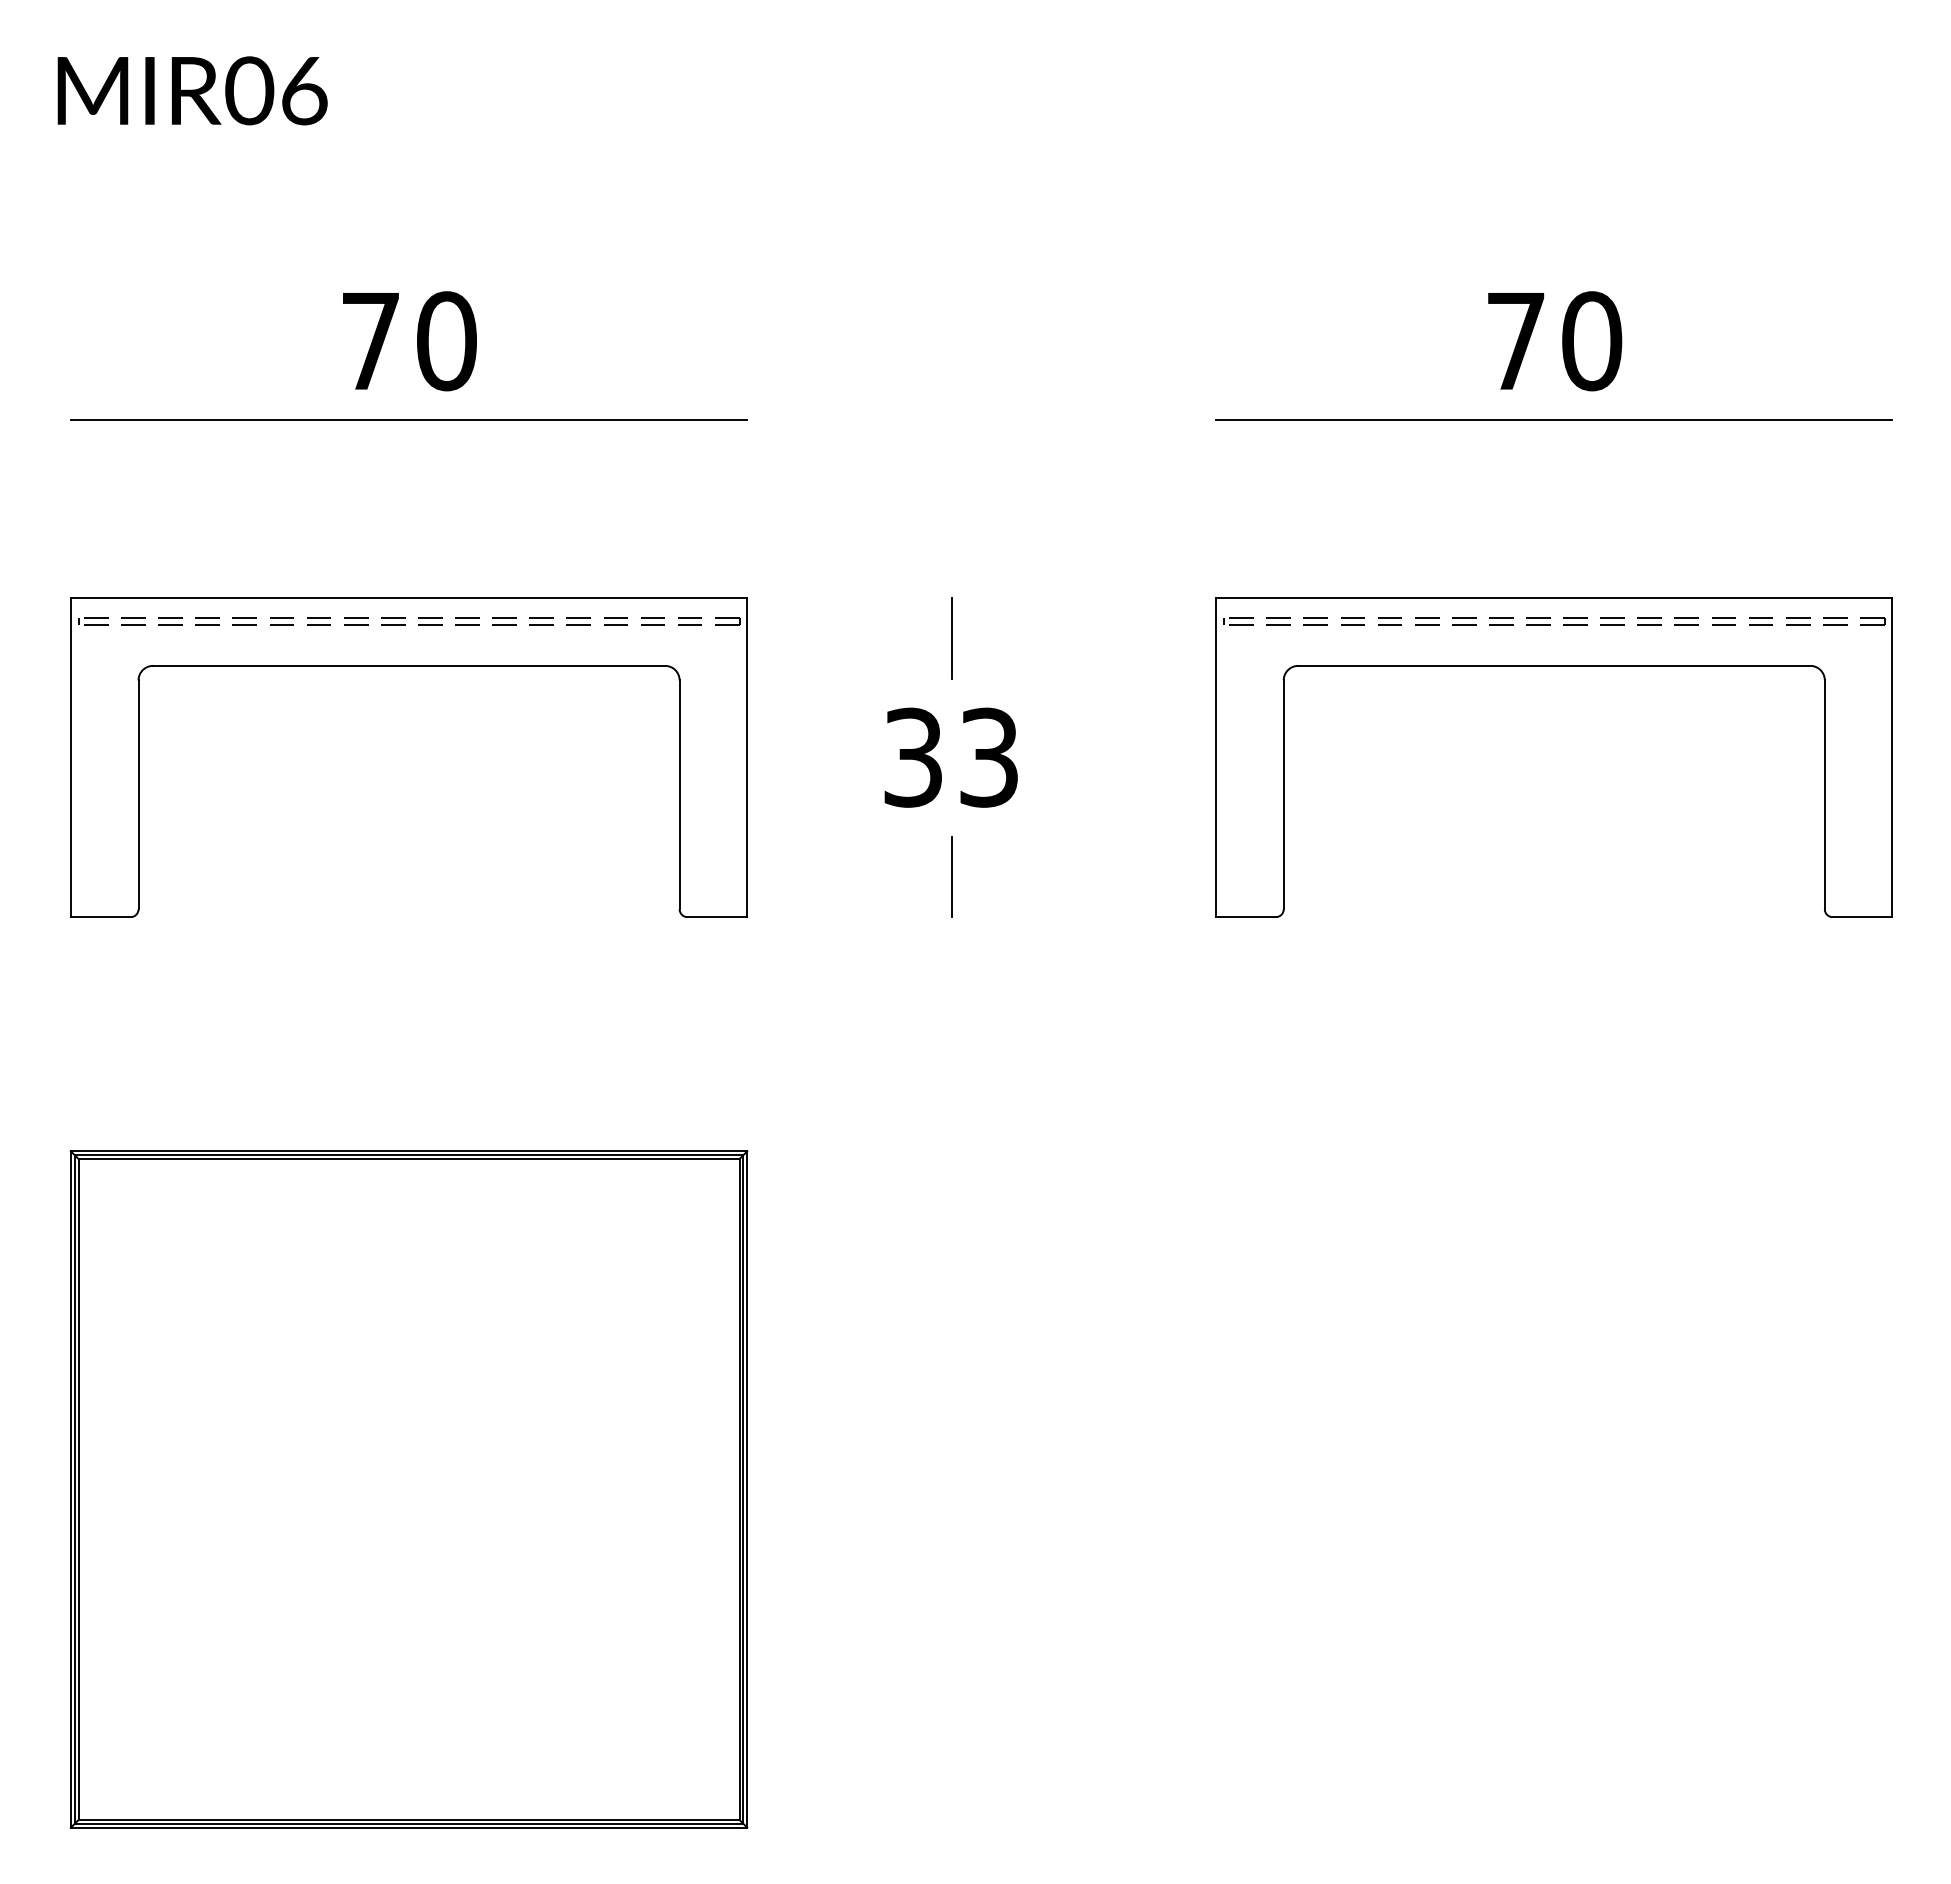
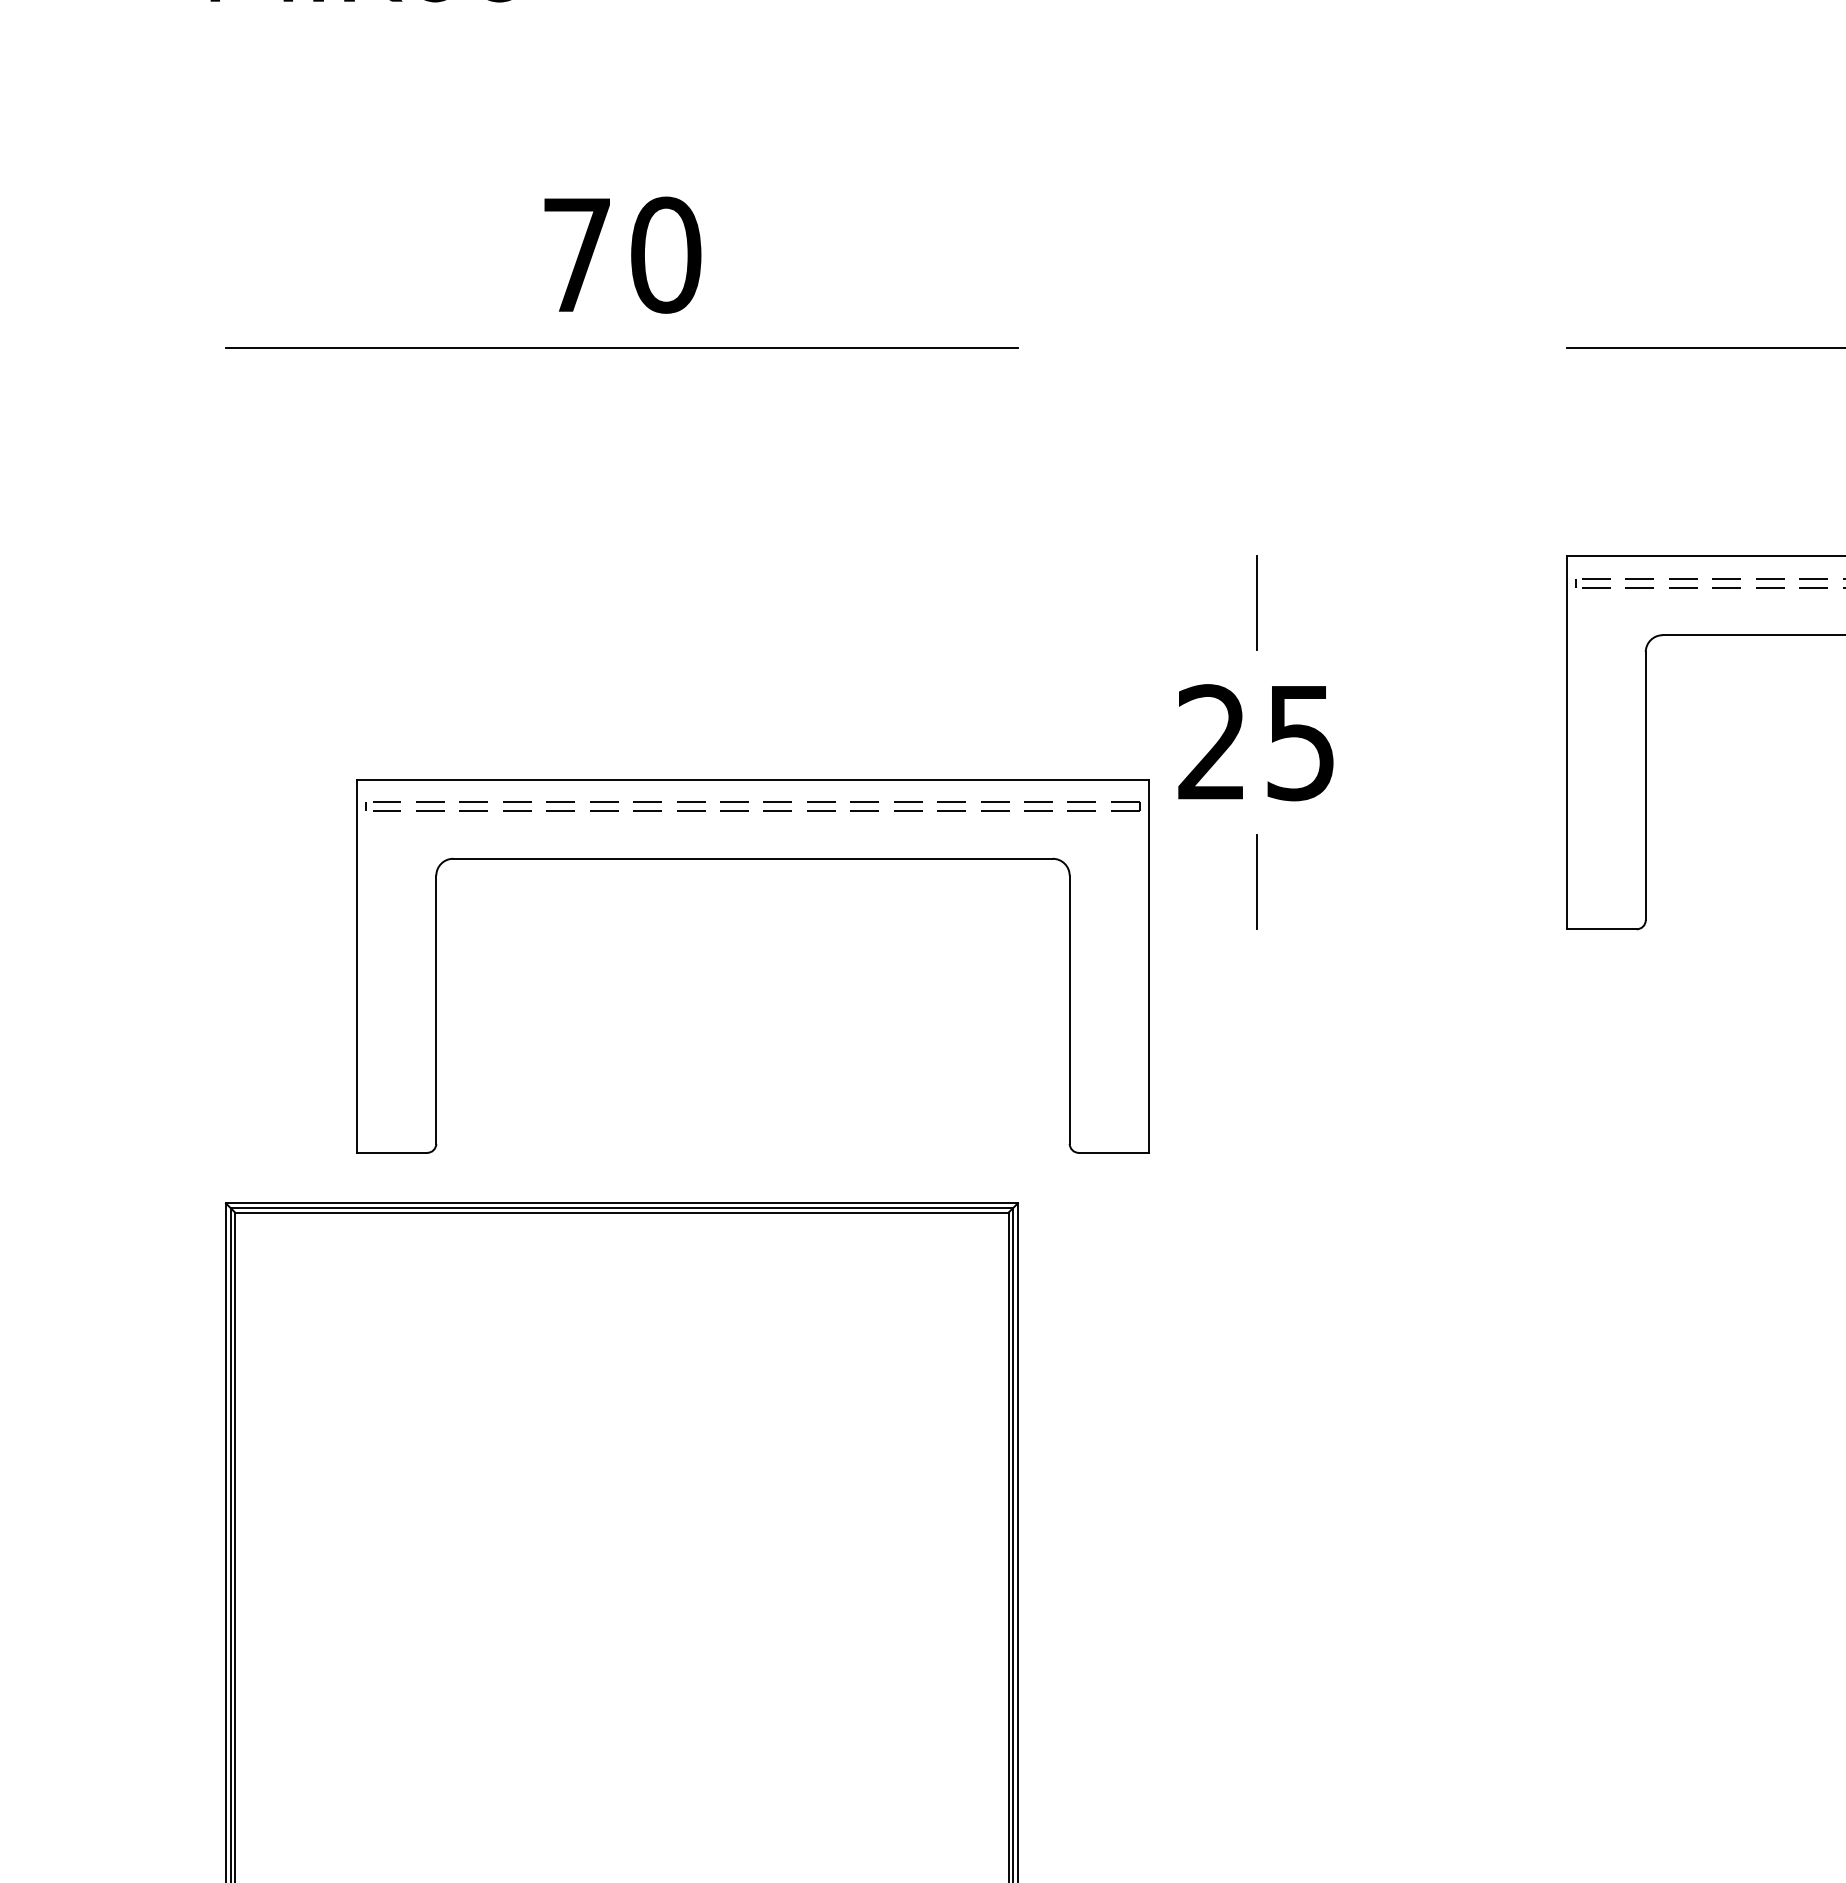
part: (408, 666) -> (752, 859), moved
text: (950, 757) -> (1255, 742), 33 -> 25

